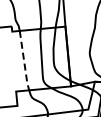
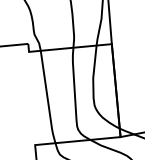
line: (24, 62) -> (48, 99), dashed -> solid

